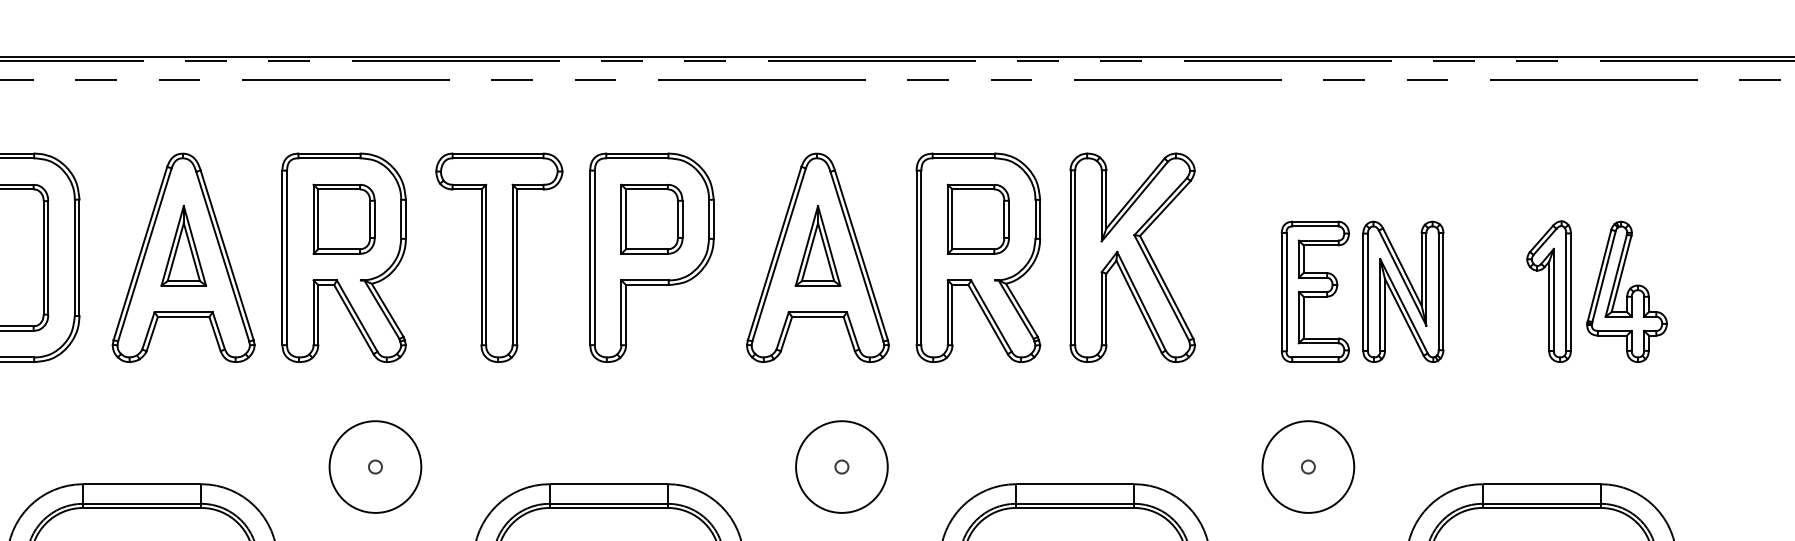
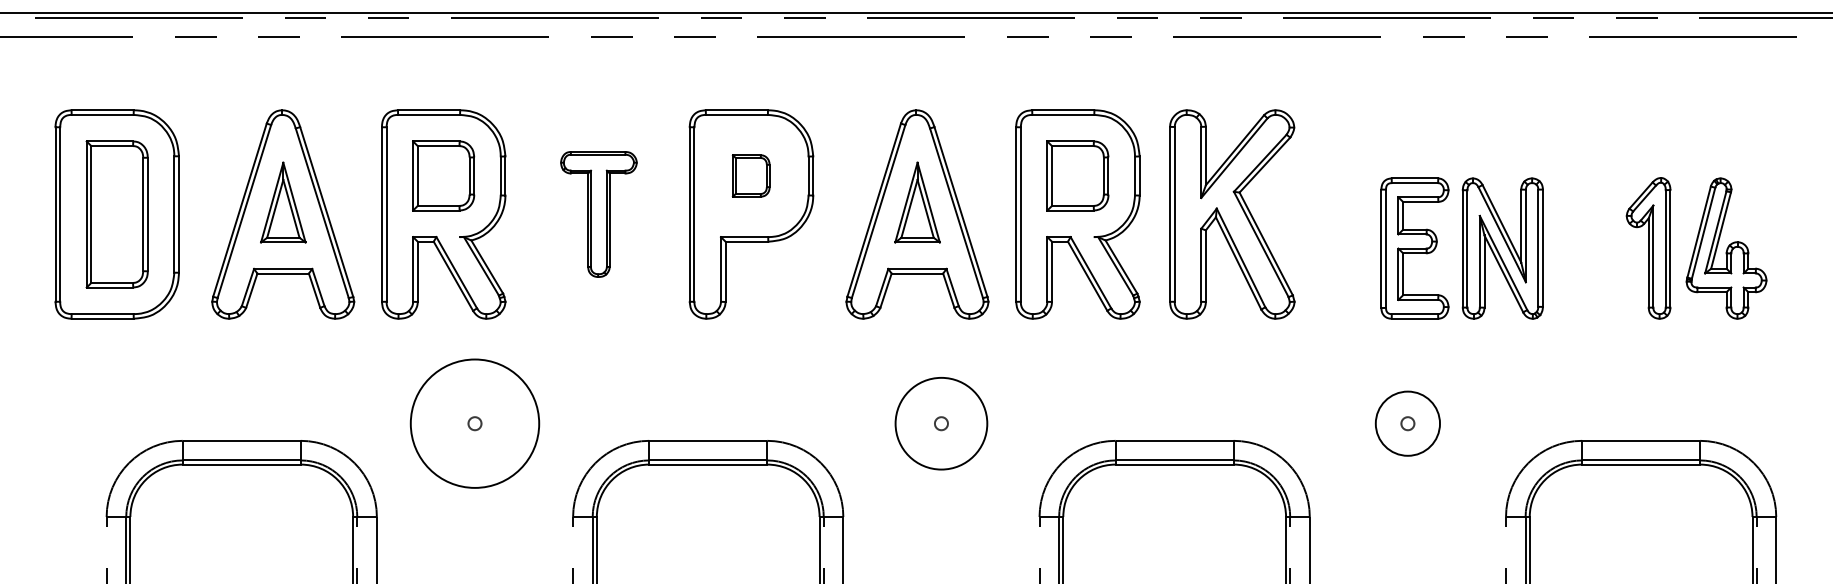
part: (650, 218) -> (750, 175), size x0.6
part: (498, 257) -> (598, 214), size x0.6
circle: (374, 466) -> (474, 423), size x1.4
circle: (1307, 466) -> (1407, 423), size x0.7

